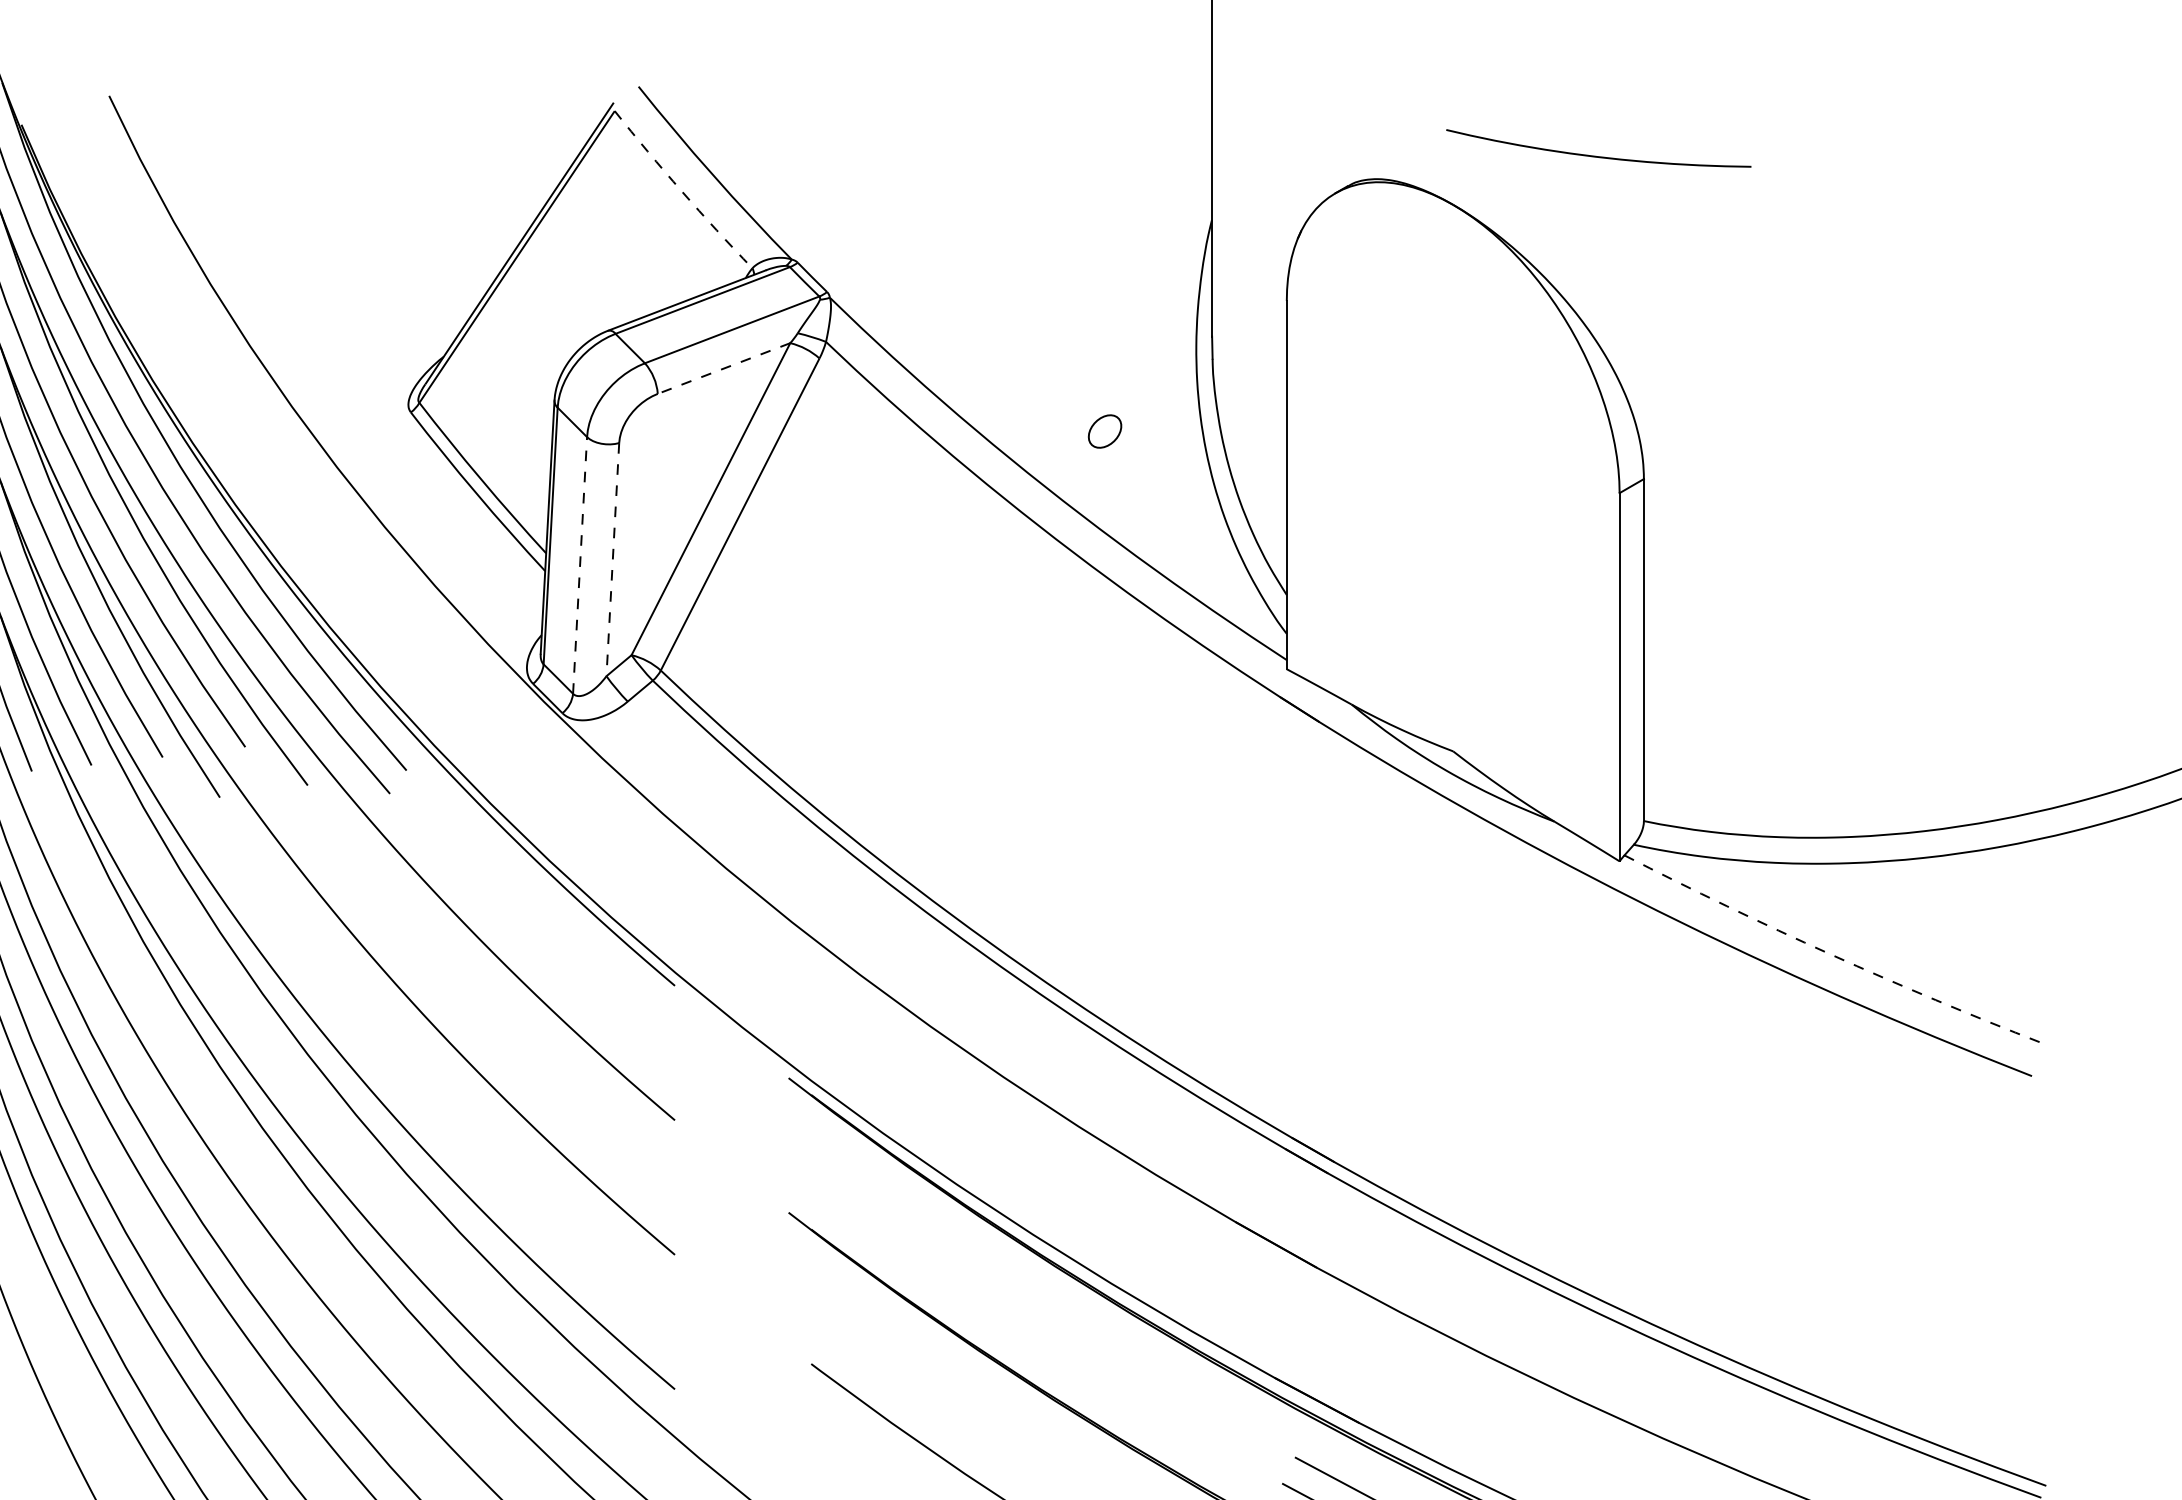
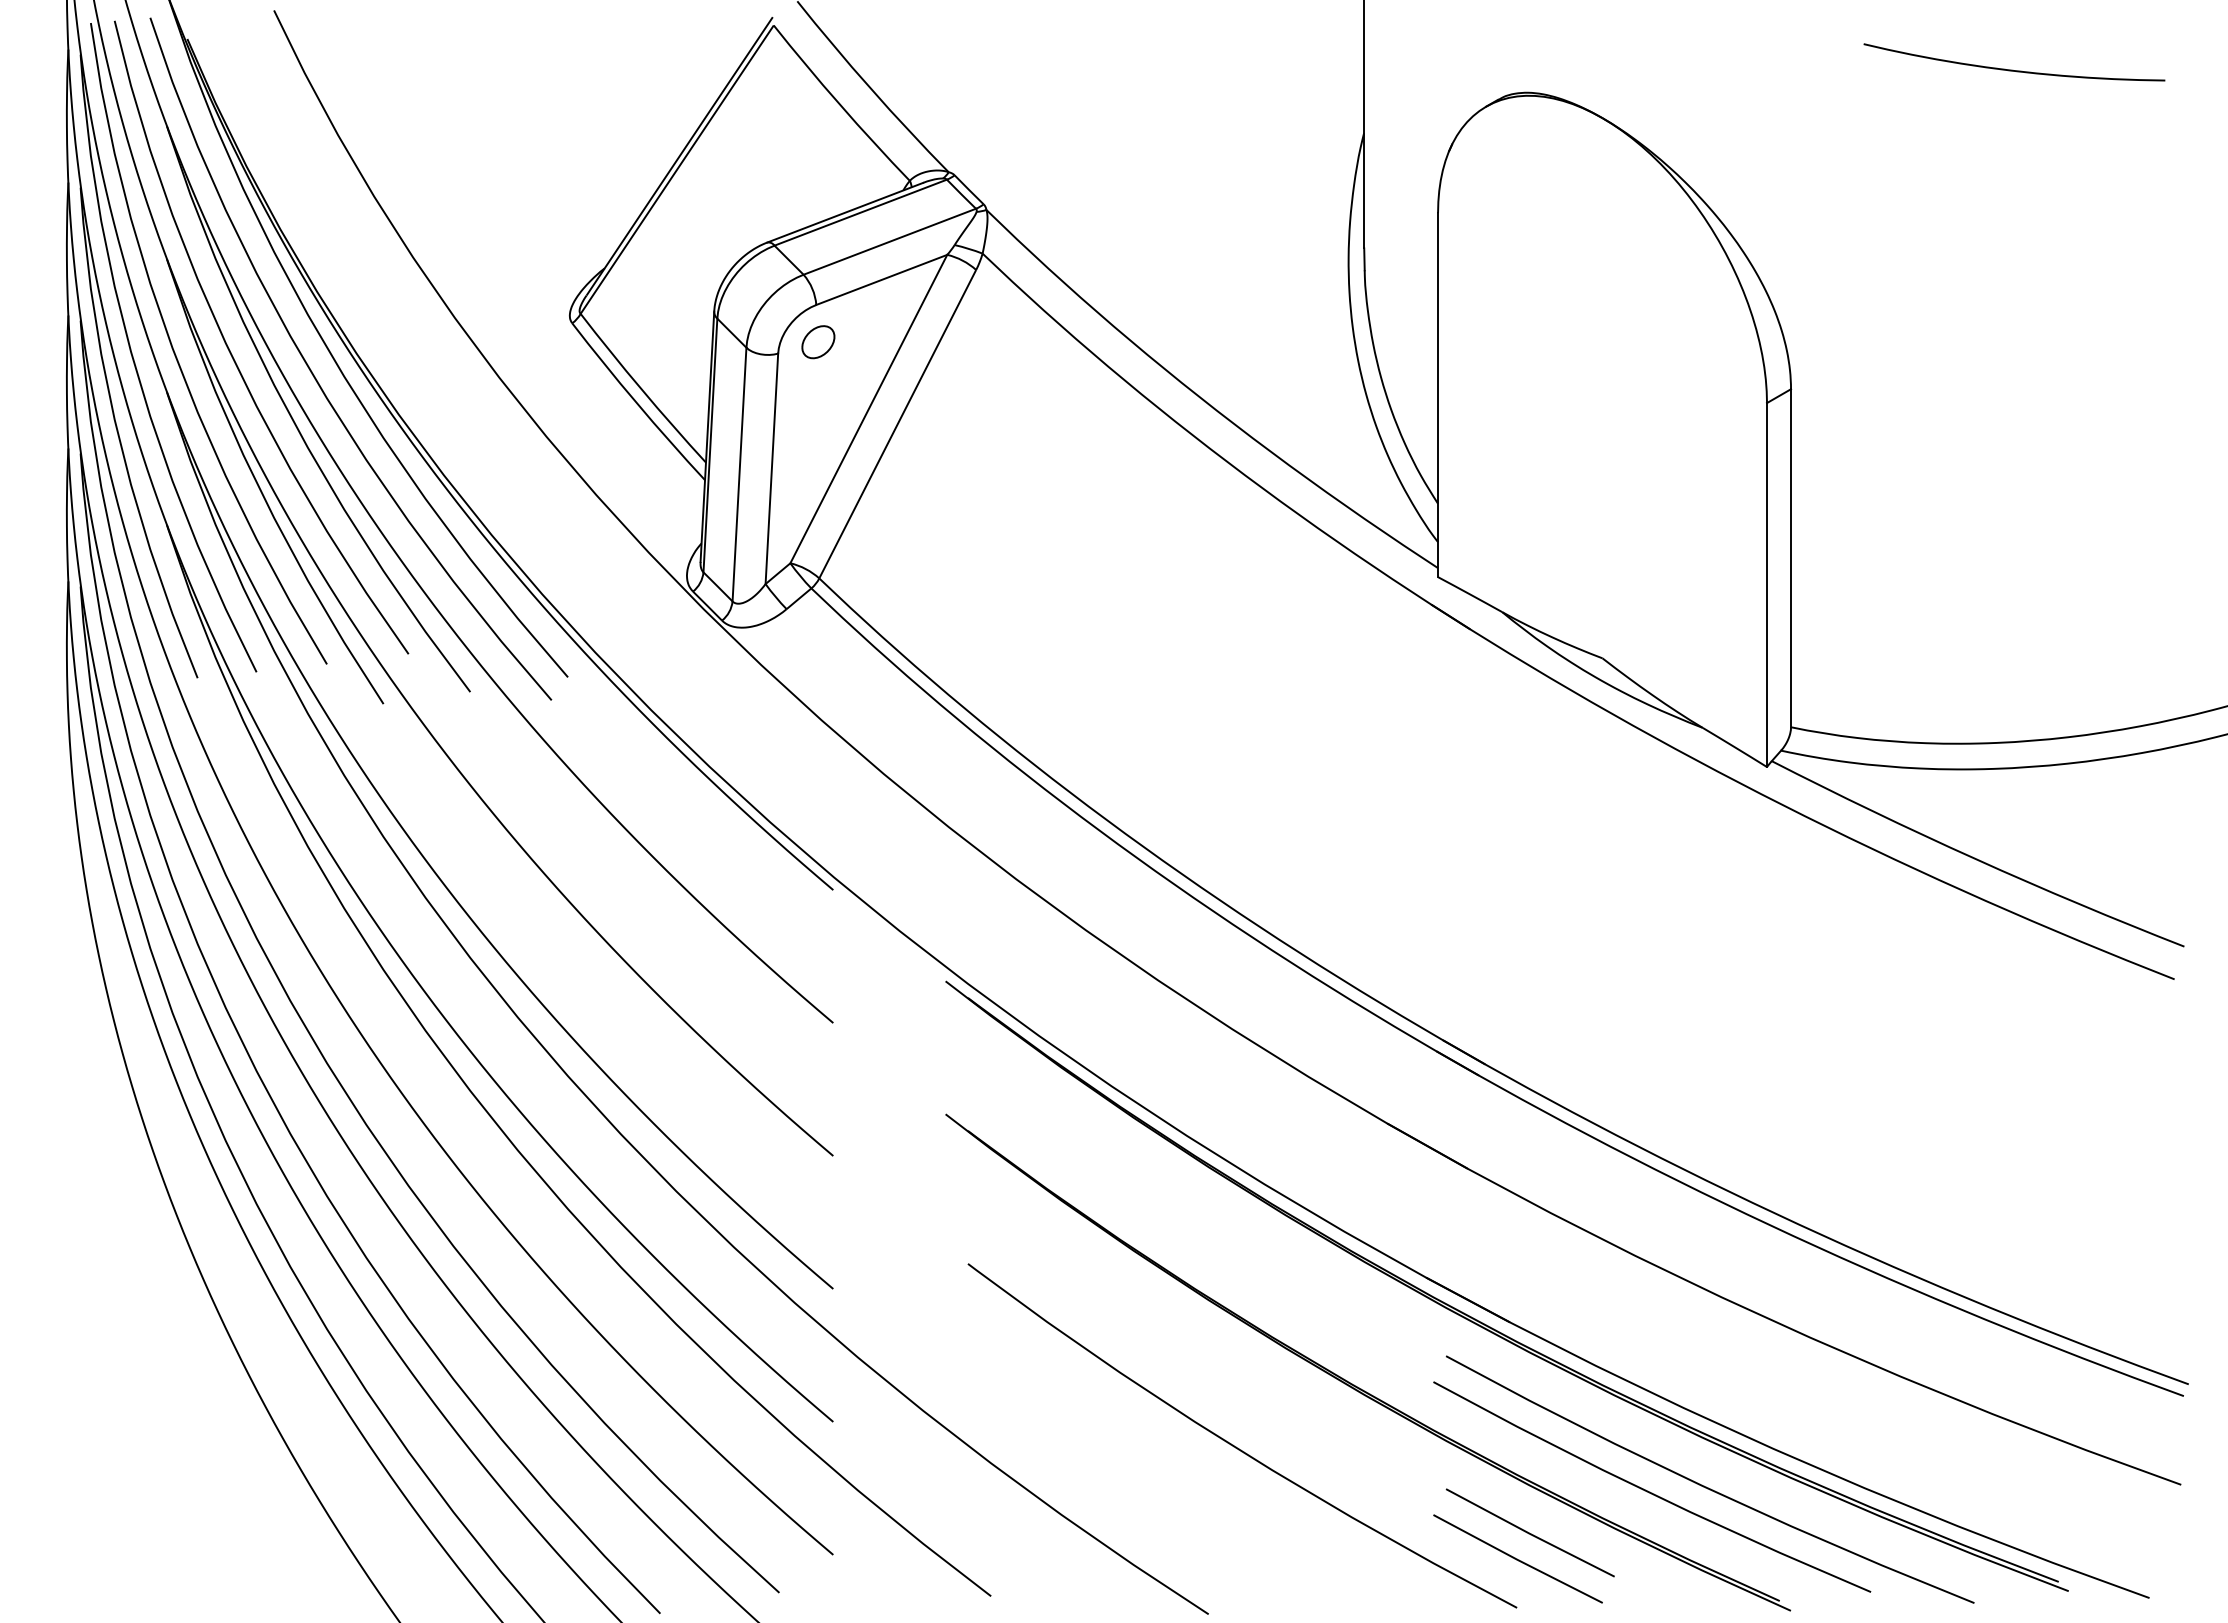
curve: (1596, 155) -> (2012, 69), moved
arc: (682, 191) -> (840, 104), dashed -> solid
line: (723, 369) -> (881, 280), dashed -> solid
part: (1105, 431) -> (818, 342), moved
line: (612, 560) -> (771, 469), dashed -> solid
line: (580, 565) -> (739, 474), dashed -> solid
arc: (1830, 954) -> (1975, 859), dashed -> solid

